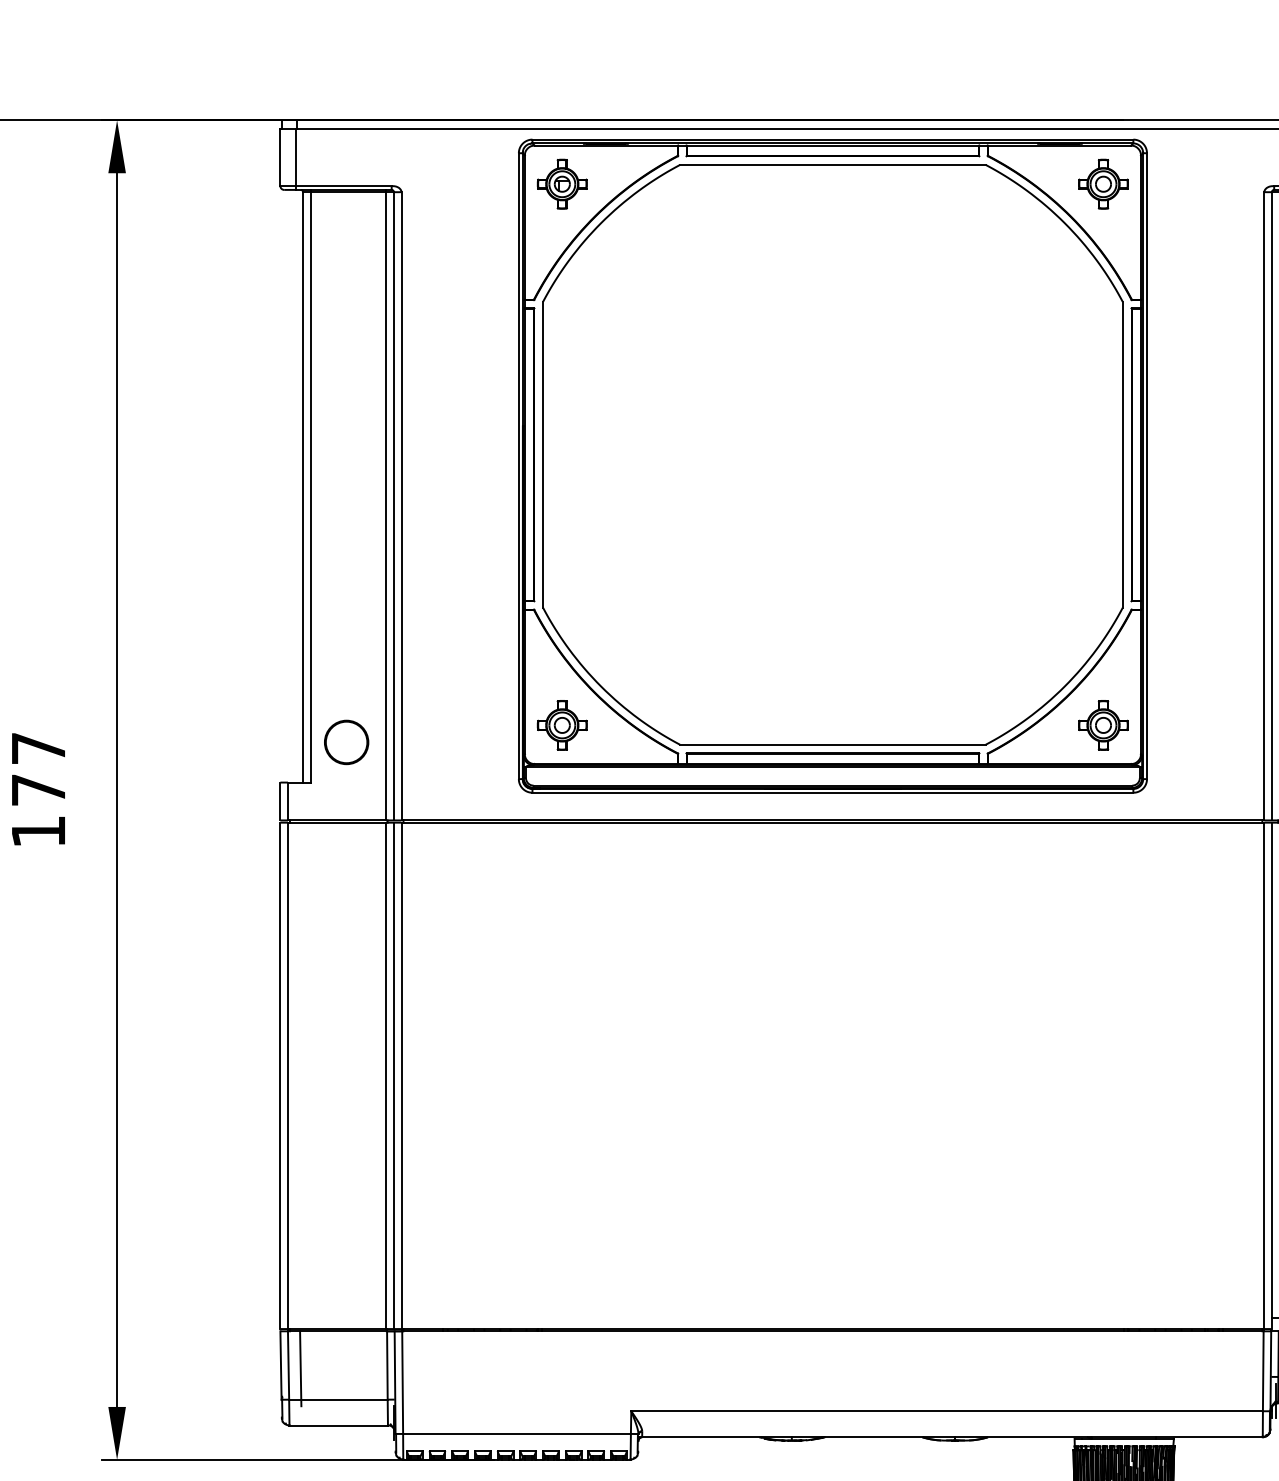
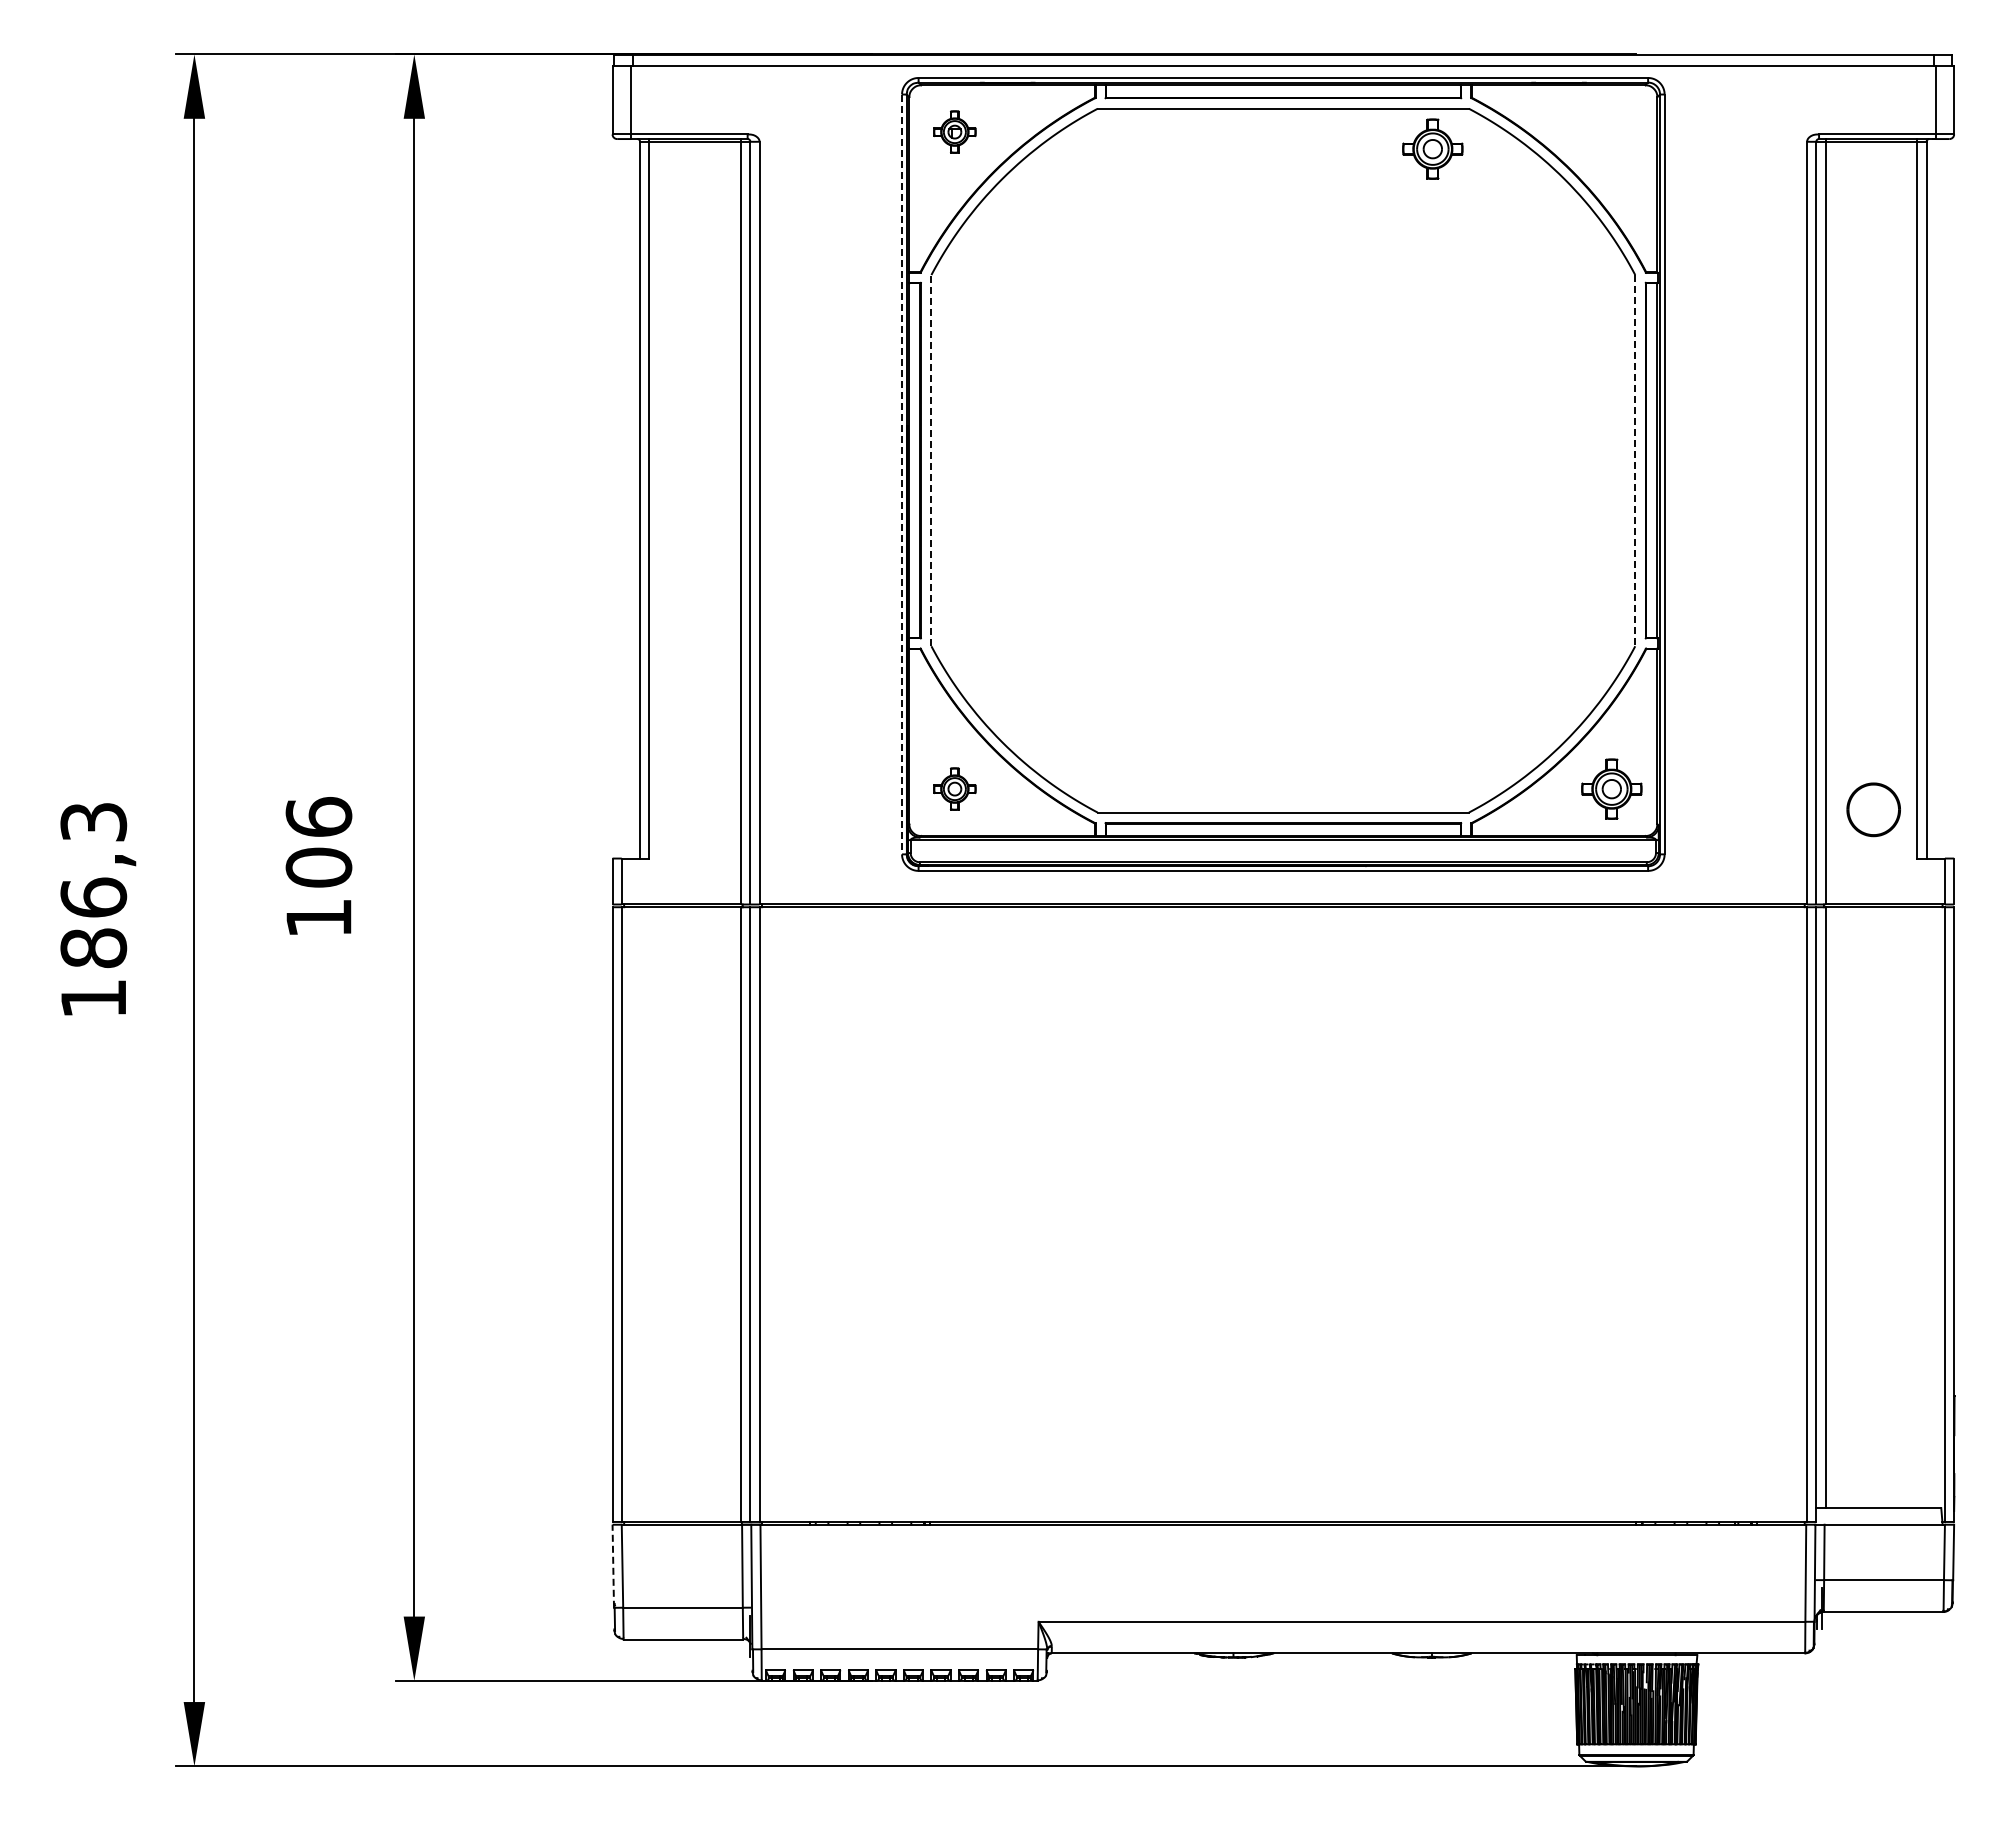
part: (562, 183) -> (954, 131), size x0.7
part: (1103, 183) -> (1432, 148), moved
line: (543, 454) -> (931, 460), solid -> dashed
line: (1122, 454) -> (1635, 460), solid -> dashed
line: (519, 466) -> (902, 474), solid -> dashed
part: (562, 724) -> (954, 788), size x0.7
part: (346, 742) -> (692, 809), removed
text: (38, 769) -> (318, 842), 177 -> 106
line: (281, 1365) -> (613, 1566), solid -> dashed
line: (300, 1368) -> (637, 1569), removed

